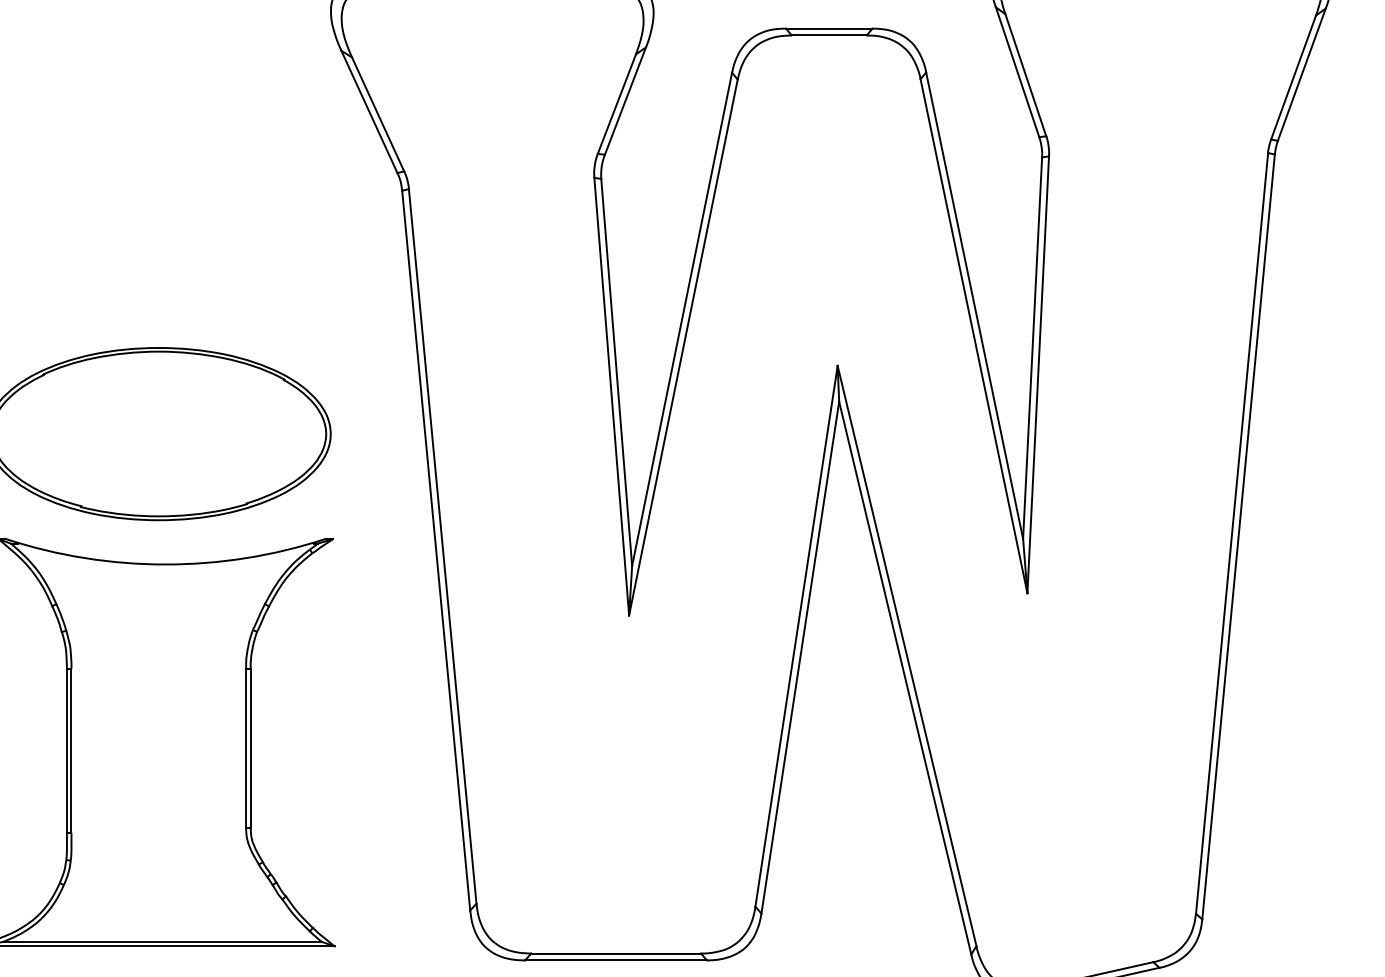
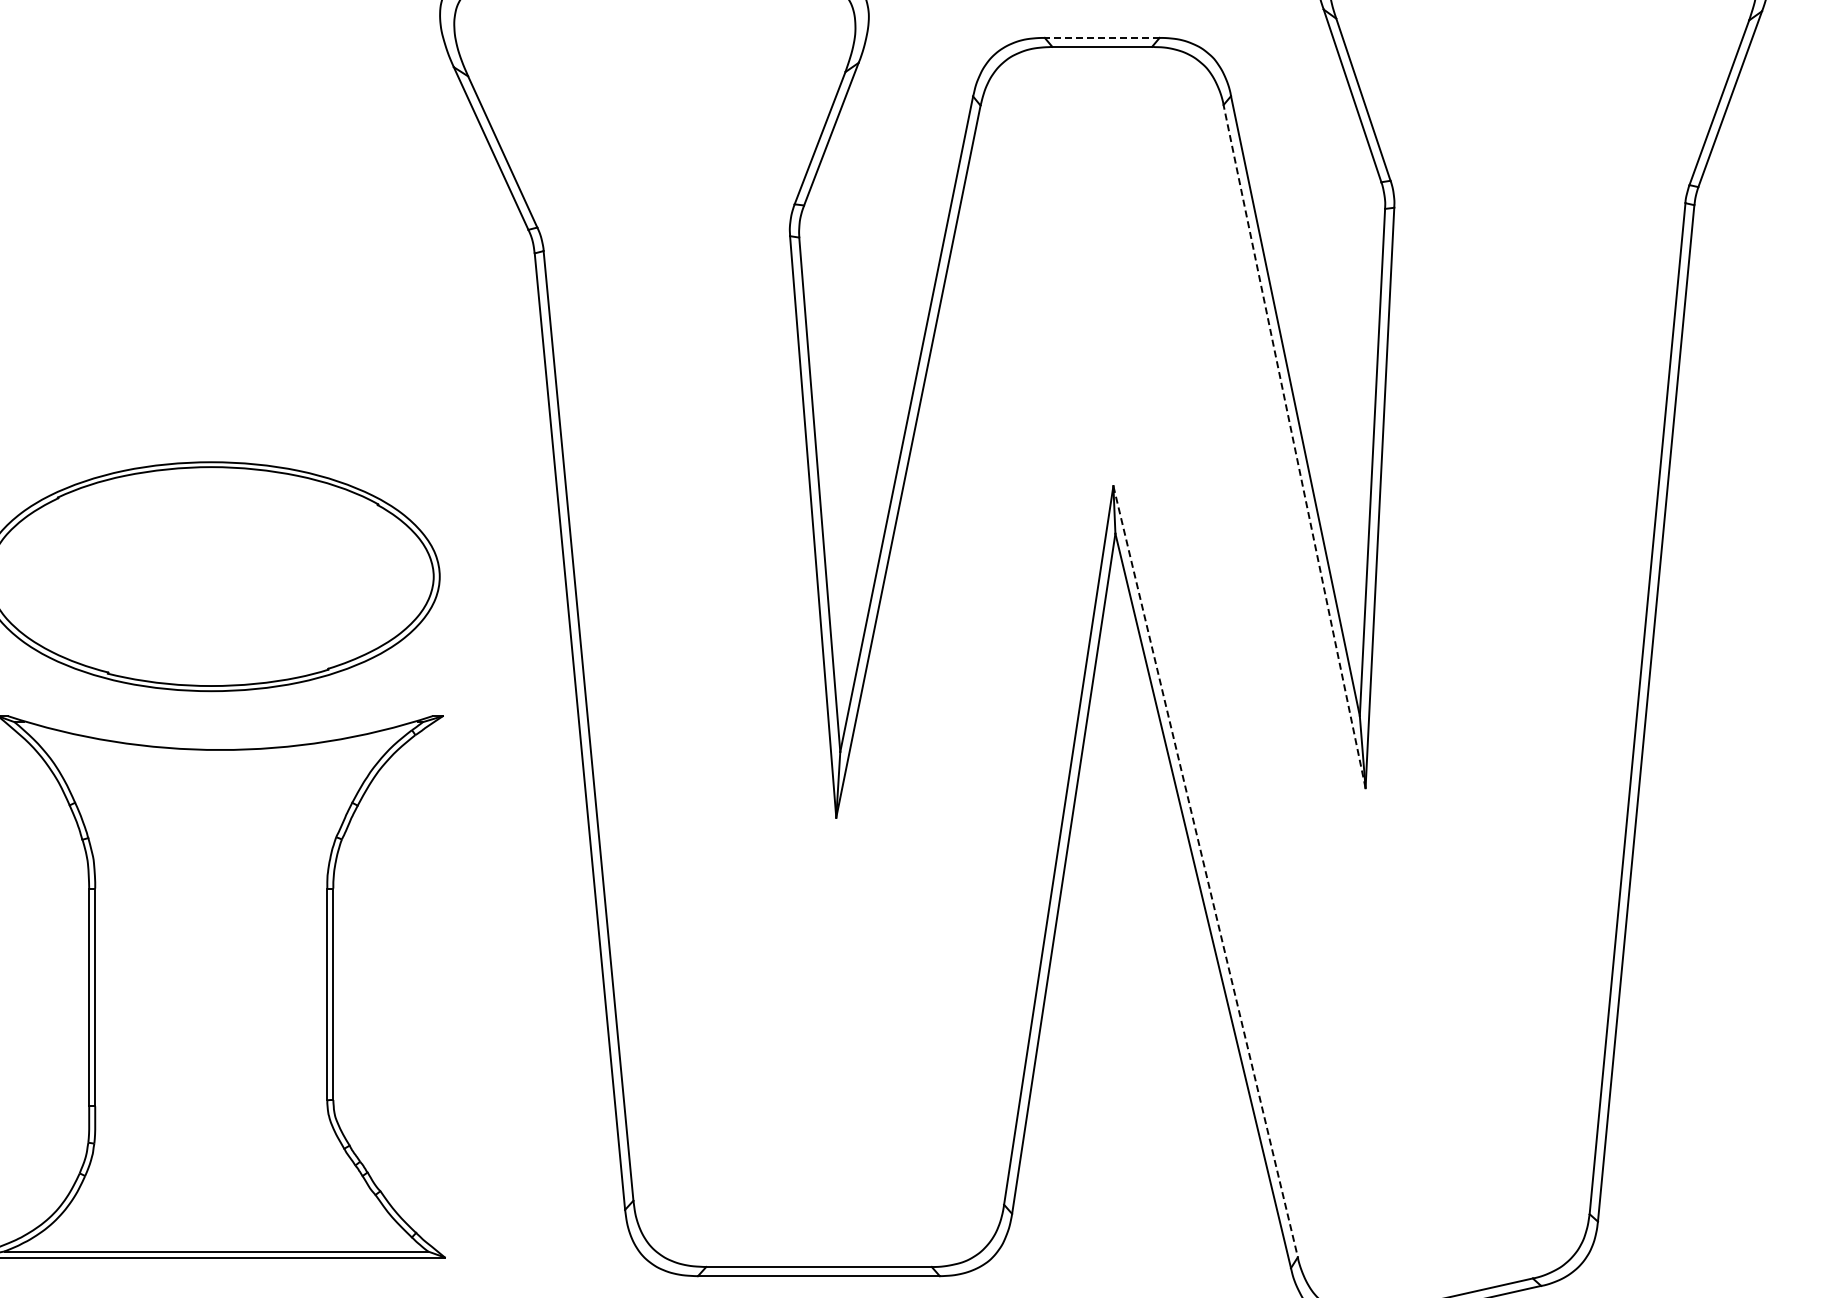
line: (828, 28) -> (1101, 37), solid -> dashed
line: (973, 336) -> (1294, 446), solid -> dashed
line: (906, 656) -> (1205, 872), solid -> dashed

